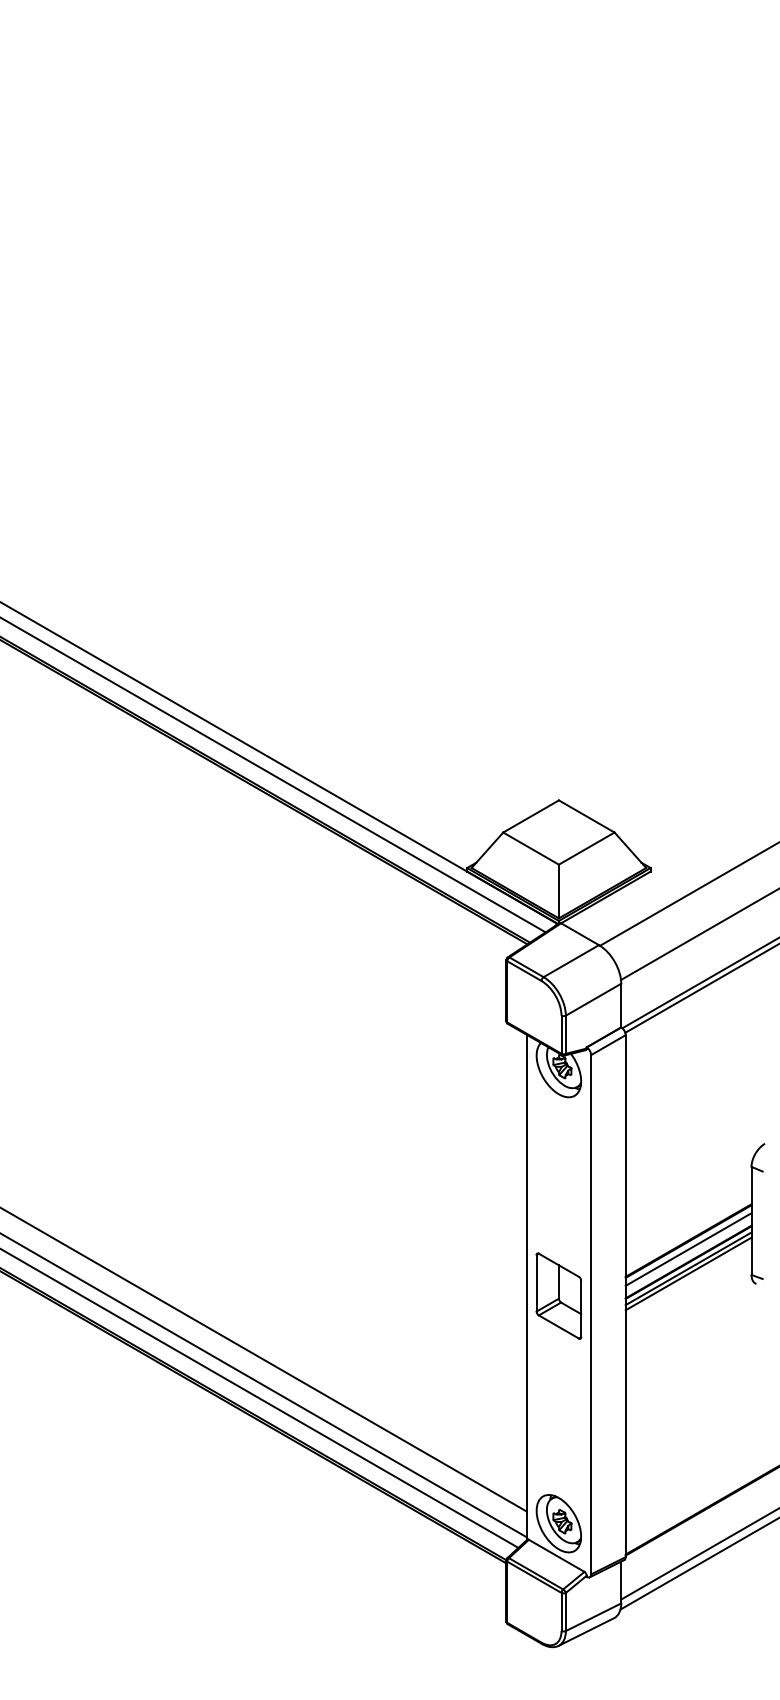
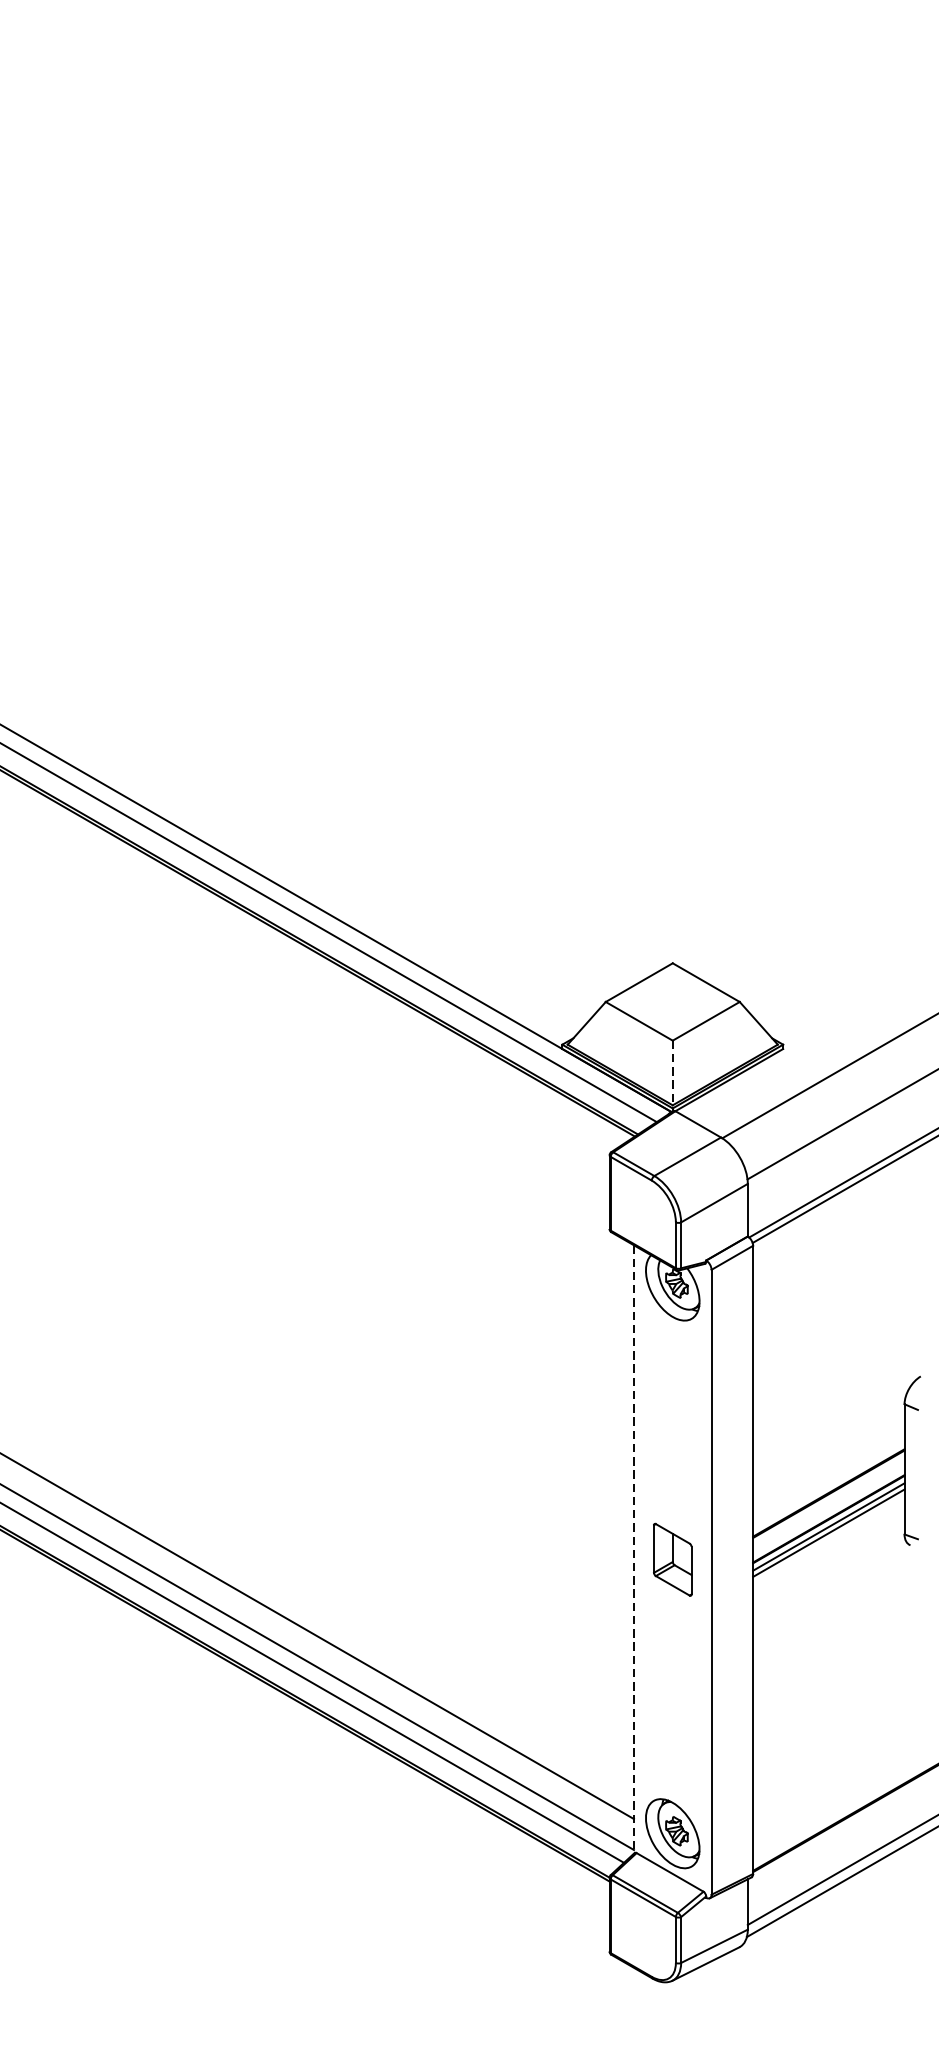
line: (558, 891) -> (672, 1072), solid -> dashed
line: (688, 1249) -> (828, 1503), removed
line: (526, 1287) -> (633, 1549), solid -> dashed
part: (558, 1295) -> (672, 1559), size x0.7

